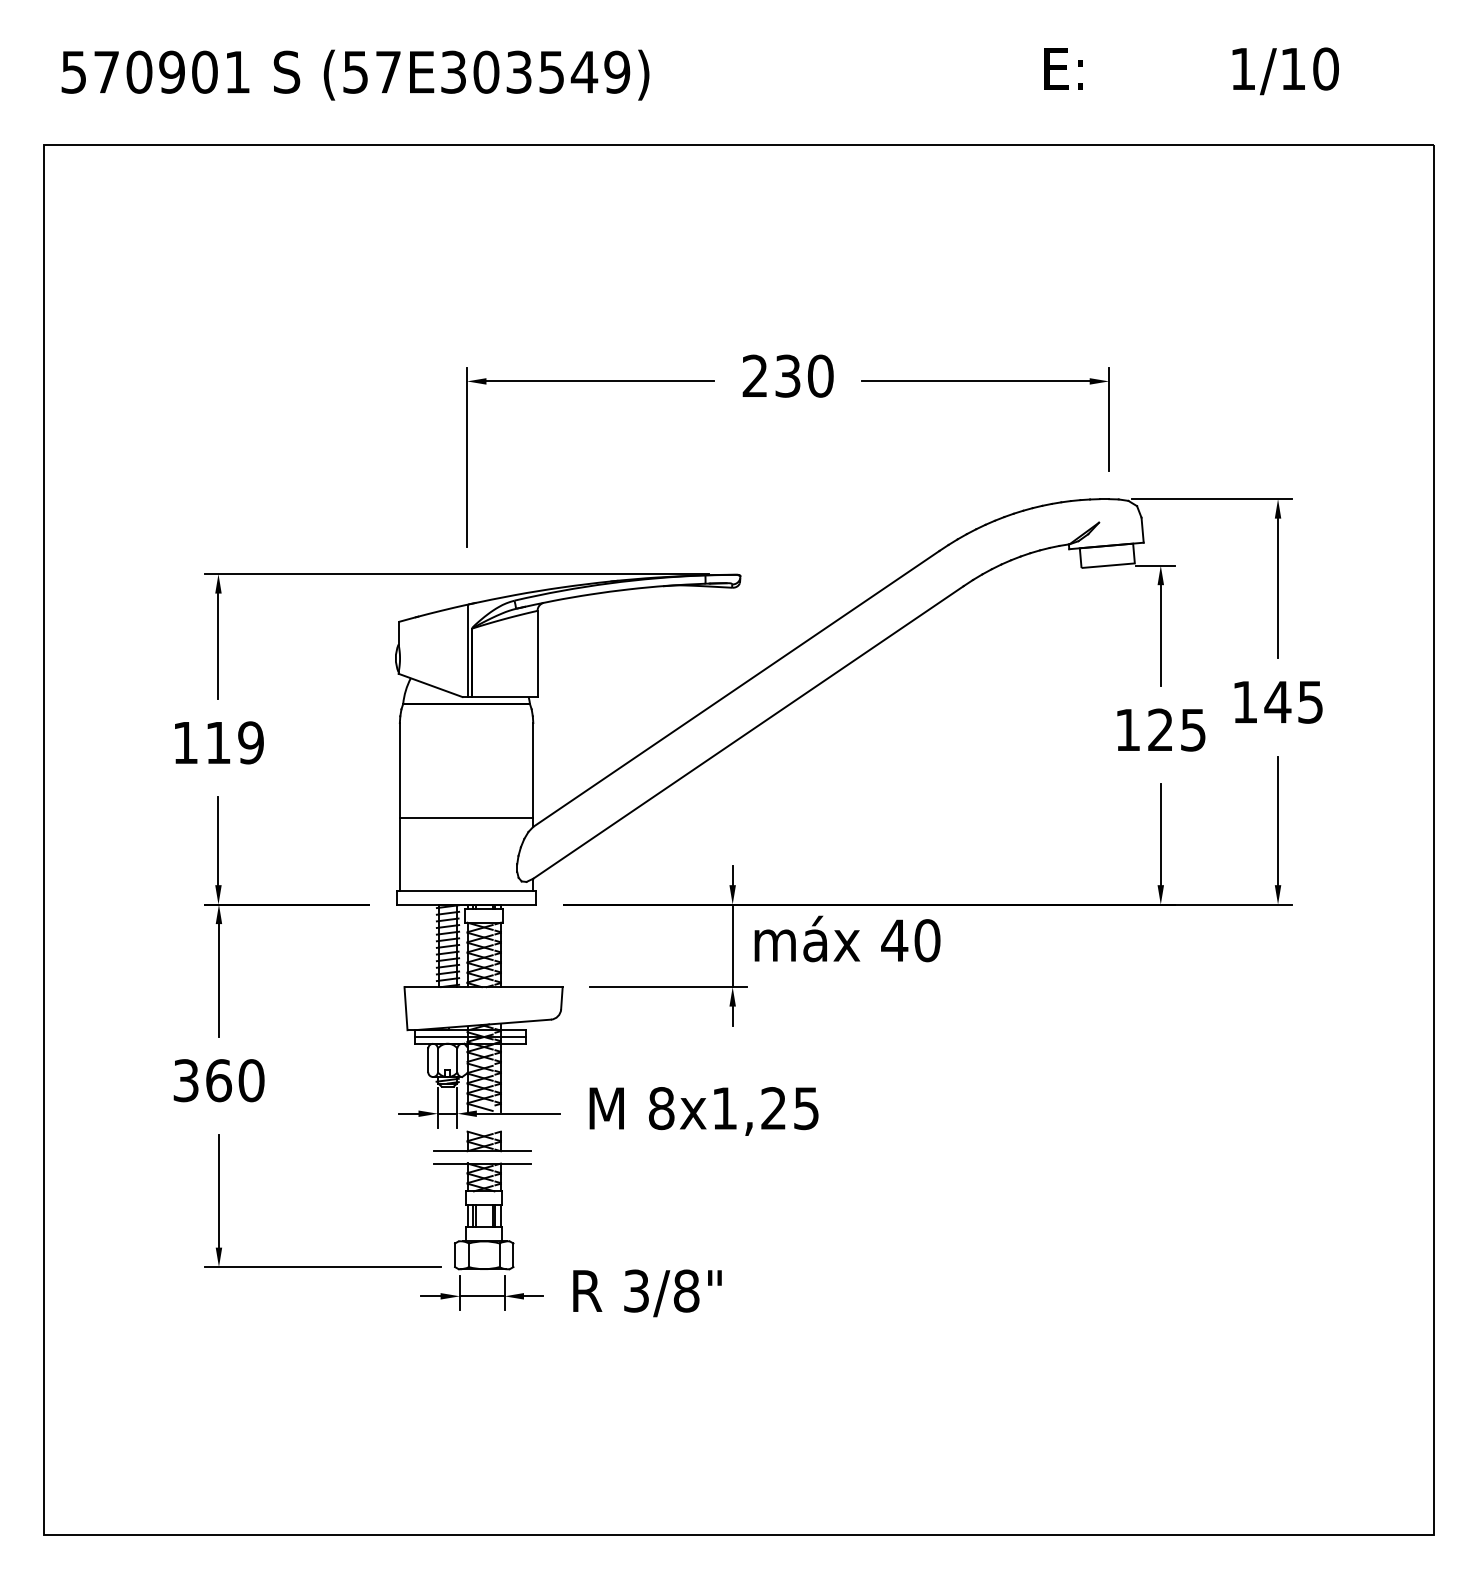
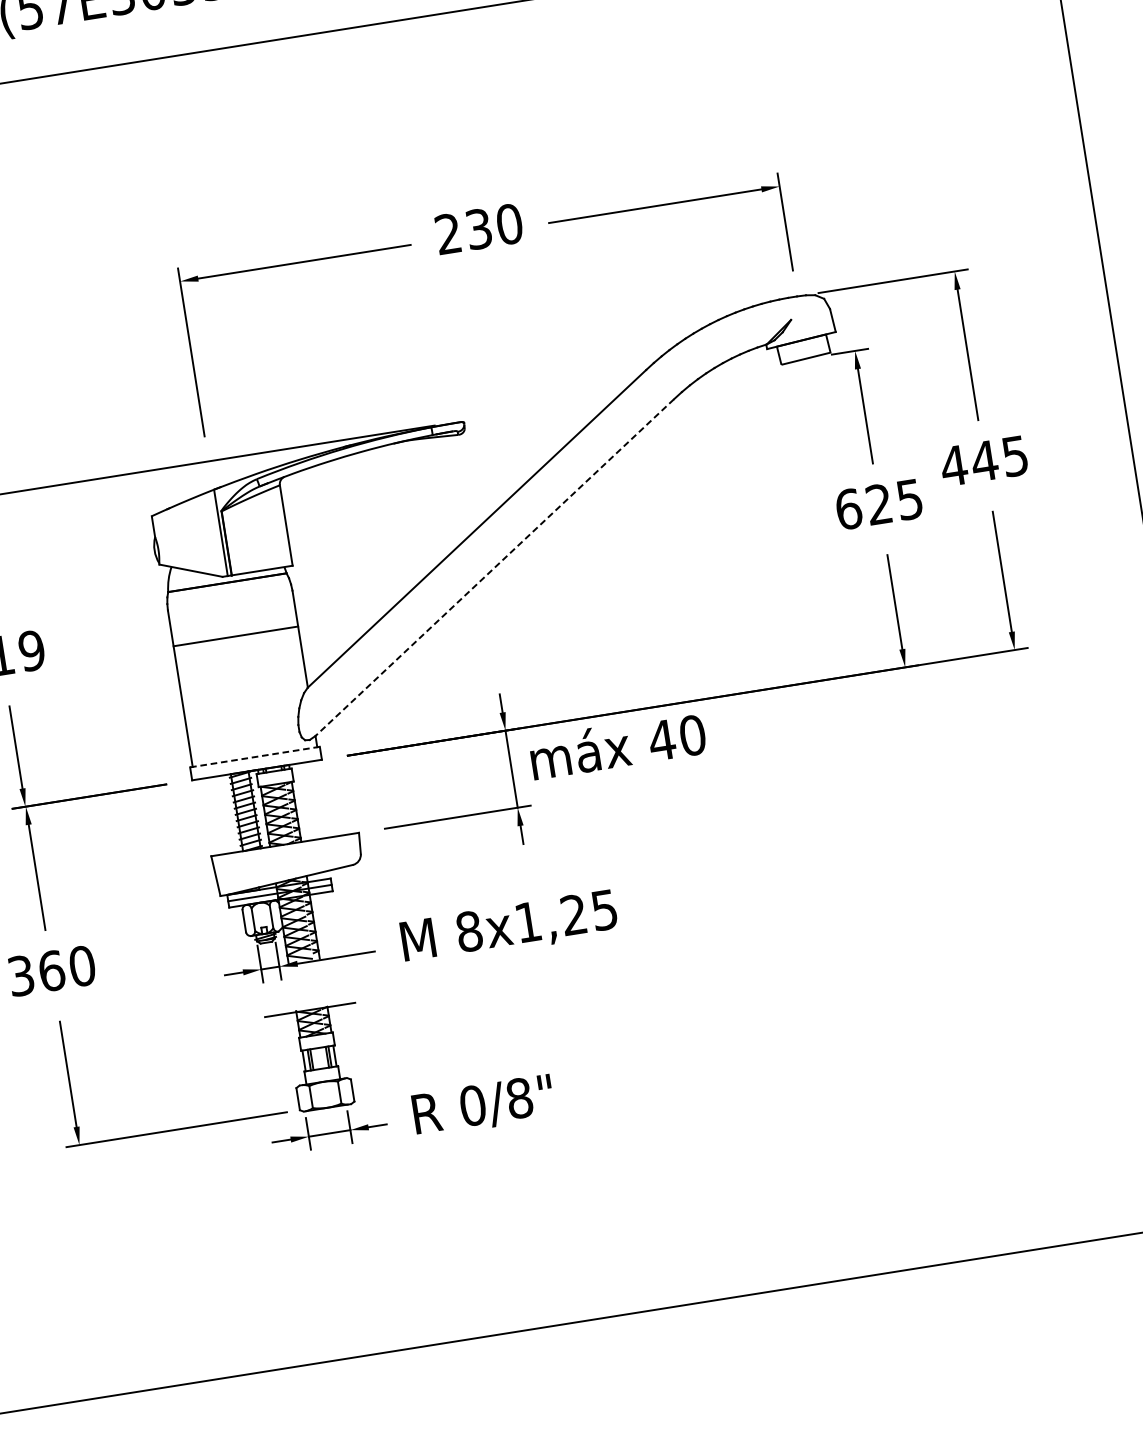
text: (1244, 701) -> (953, 465), 145 -> 445
text: (1128, 729) -> (849, 508), 125 -> 625
line: (748, 732) -> (494, 567), solid -> dashed
line: (466, 818) -> (235, 636), moved
line: (467, 890) -> (255, 756), solid -> dashed
part: (482, 1141) -> (306, 988), removed
text: (636, 1290) -> (472, 1105), 3/8" -> 0/8"

